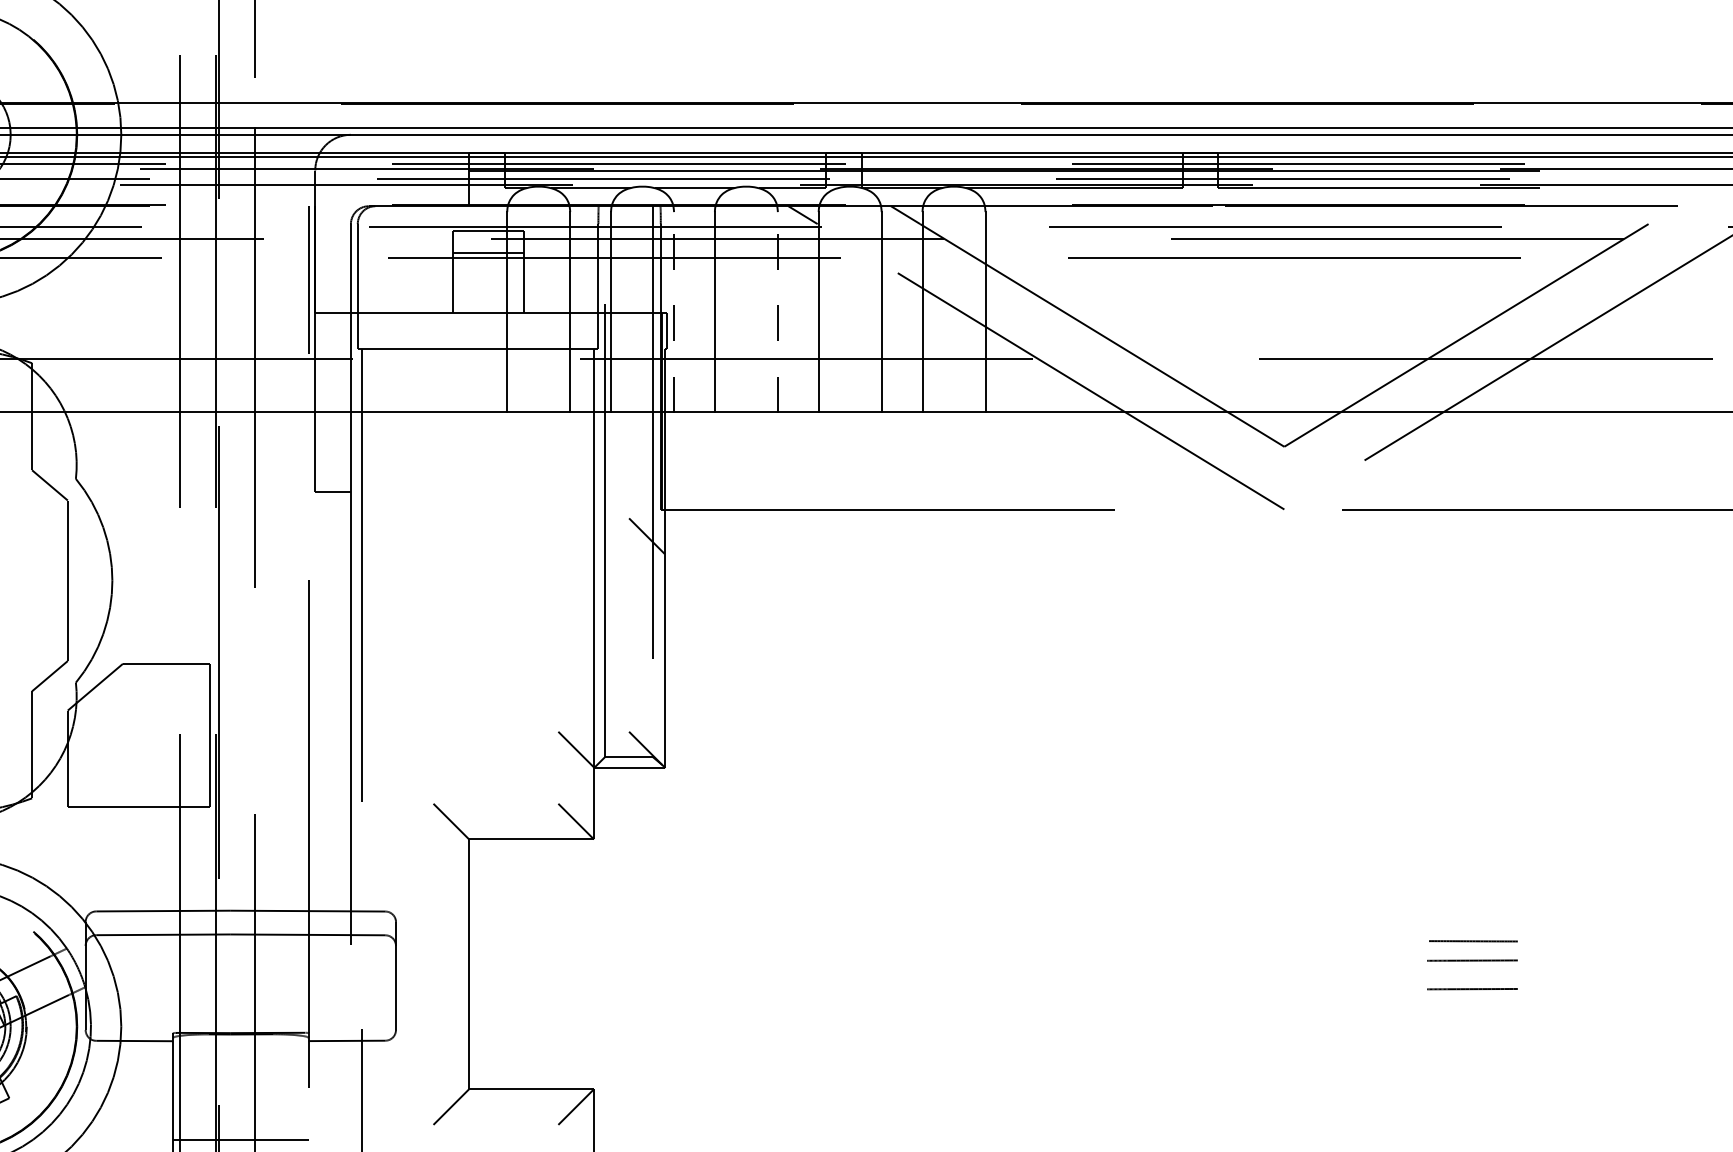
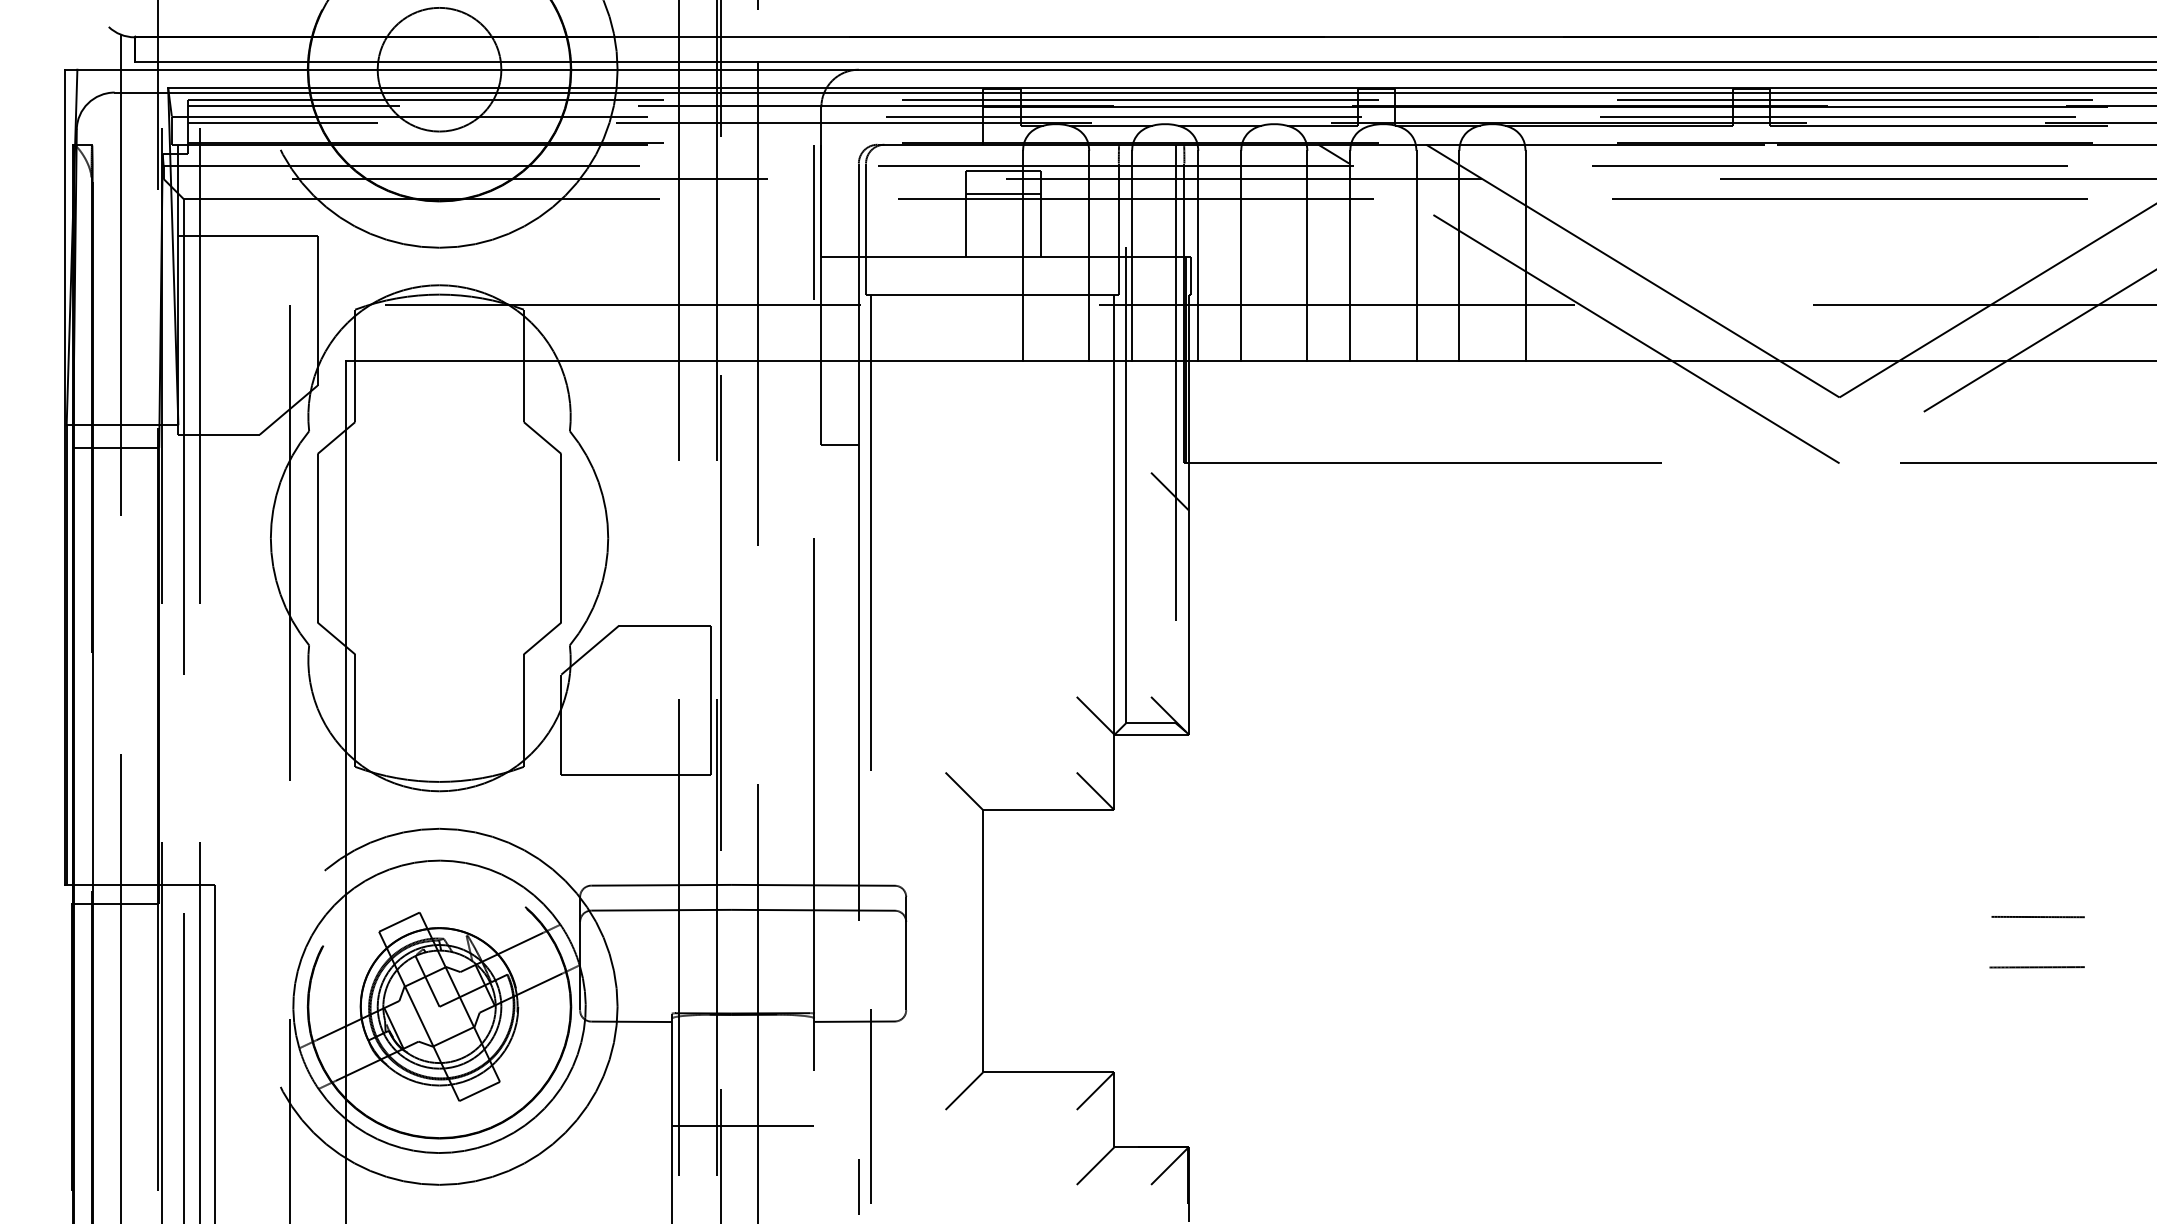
line: (674, 311) -> (1198, 255), dashed -> solid
line: (777, 311) -> (1307, 255), dashed -> solid
line: (1471, 960) -> (2036, 937), removed

